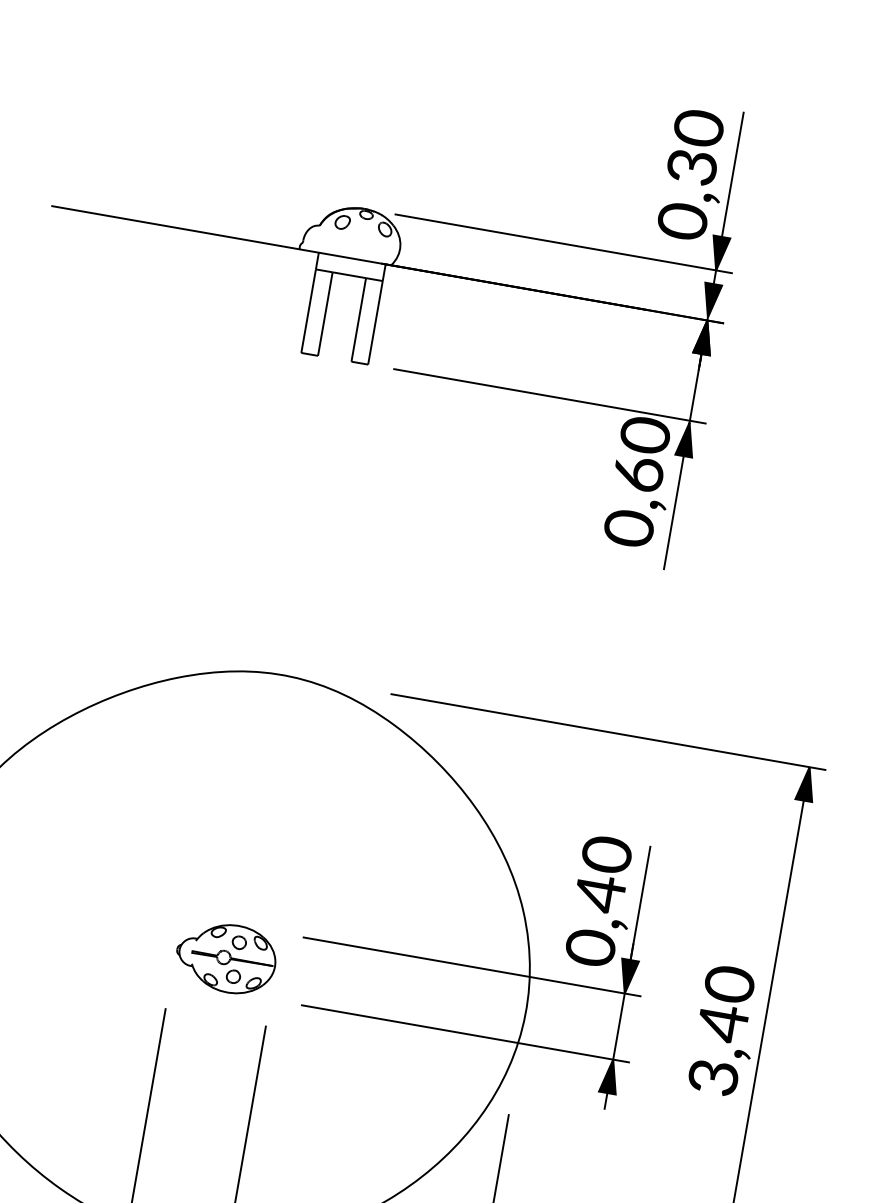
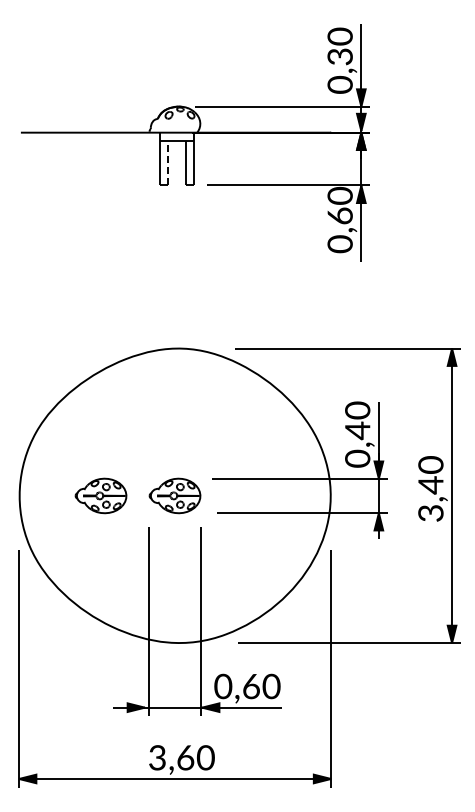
line: (325, 315) -> (168, 163), solid -> dashed
part: (82, 932) -> (100, 495), added

